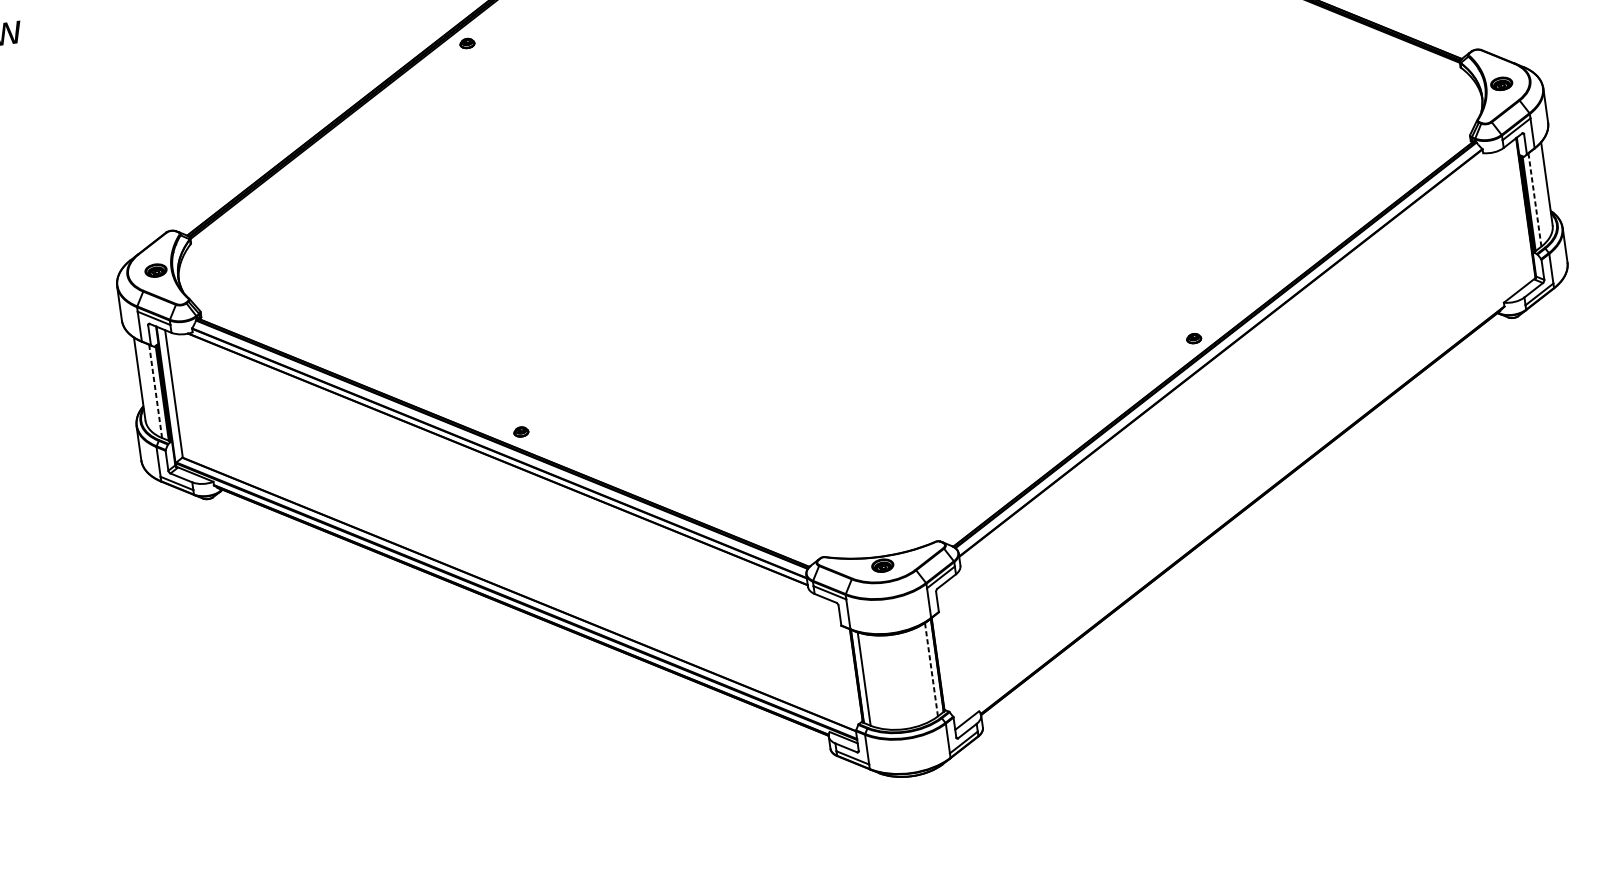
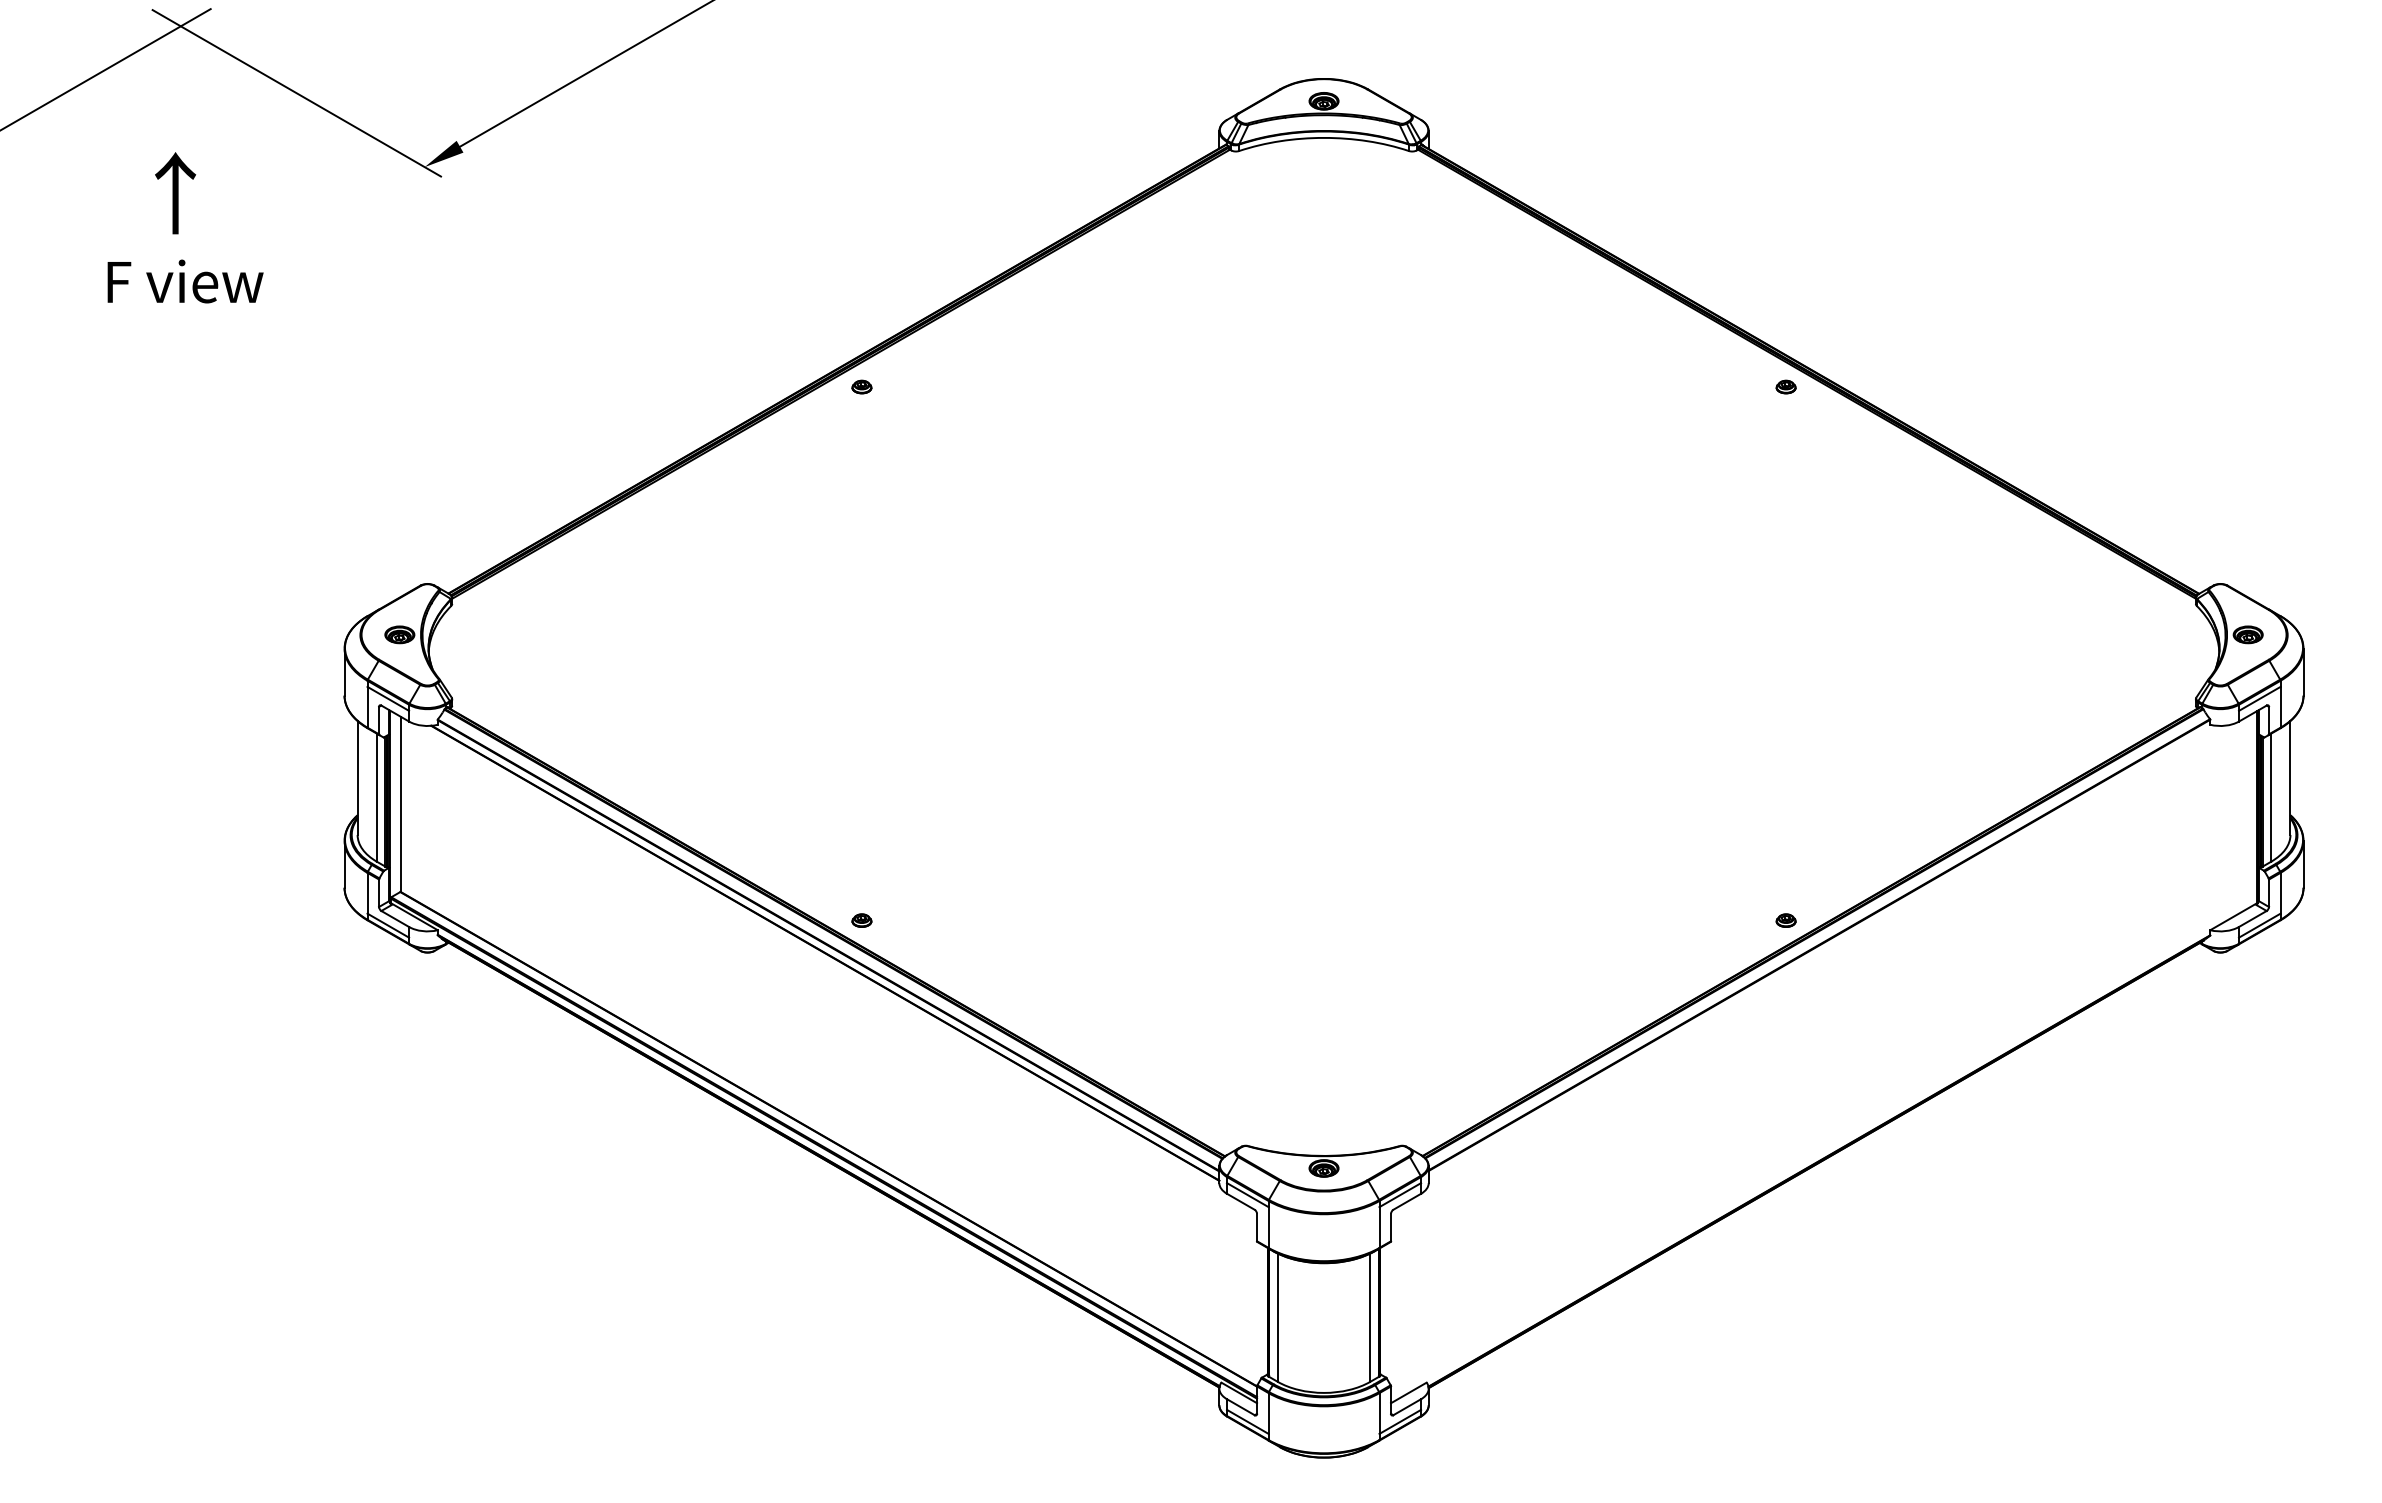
line: (1535, 200) -> (2271, 798), dashed -> solid
line: (155, 391) -> (376, 797), dashed -> solid
line: (931, 669) -> (1370, 1317), dashed -> solid

